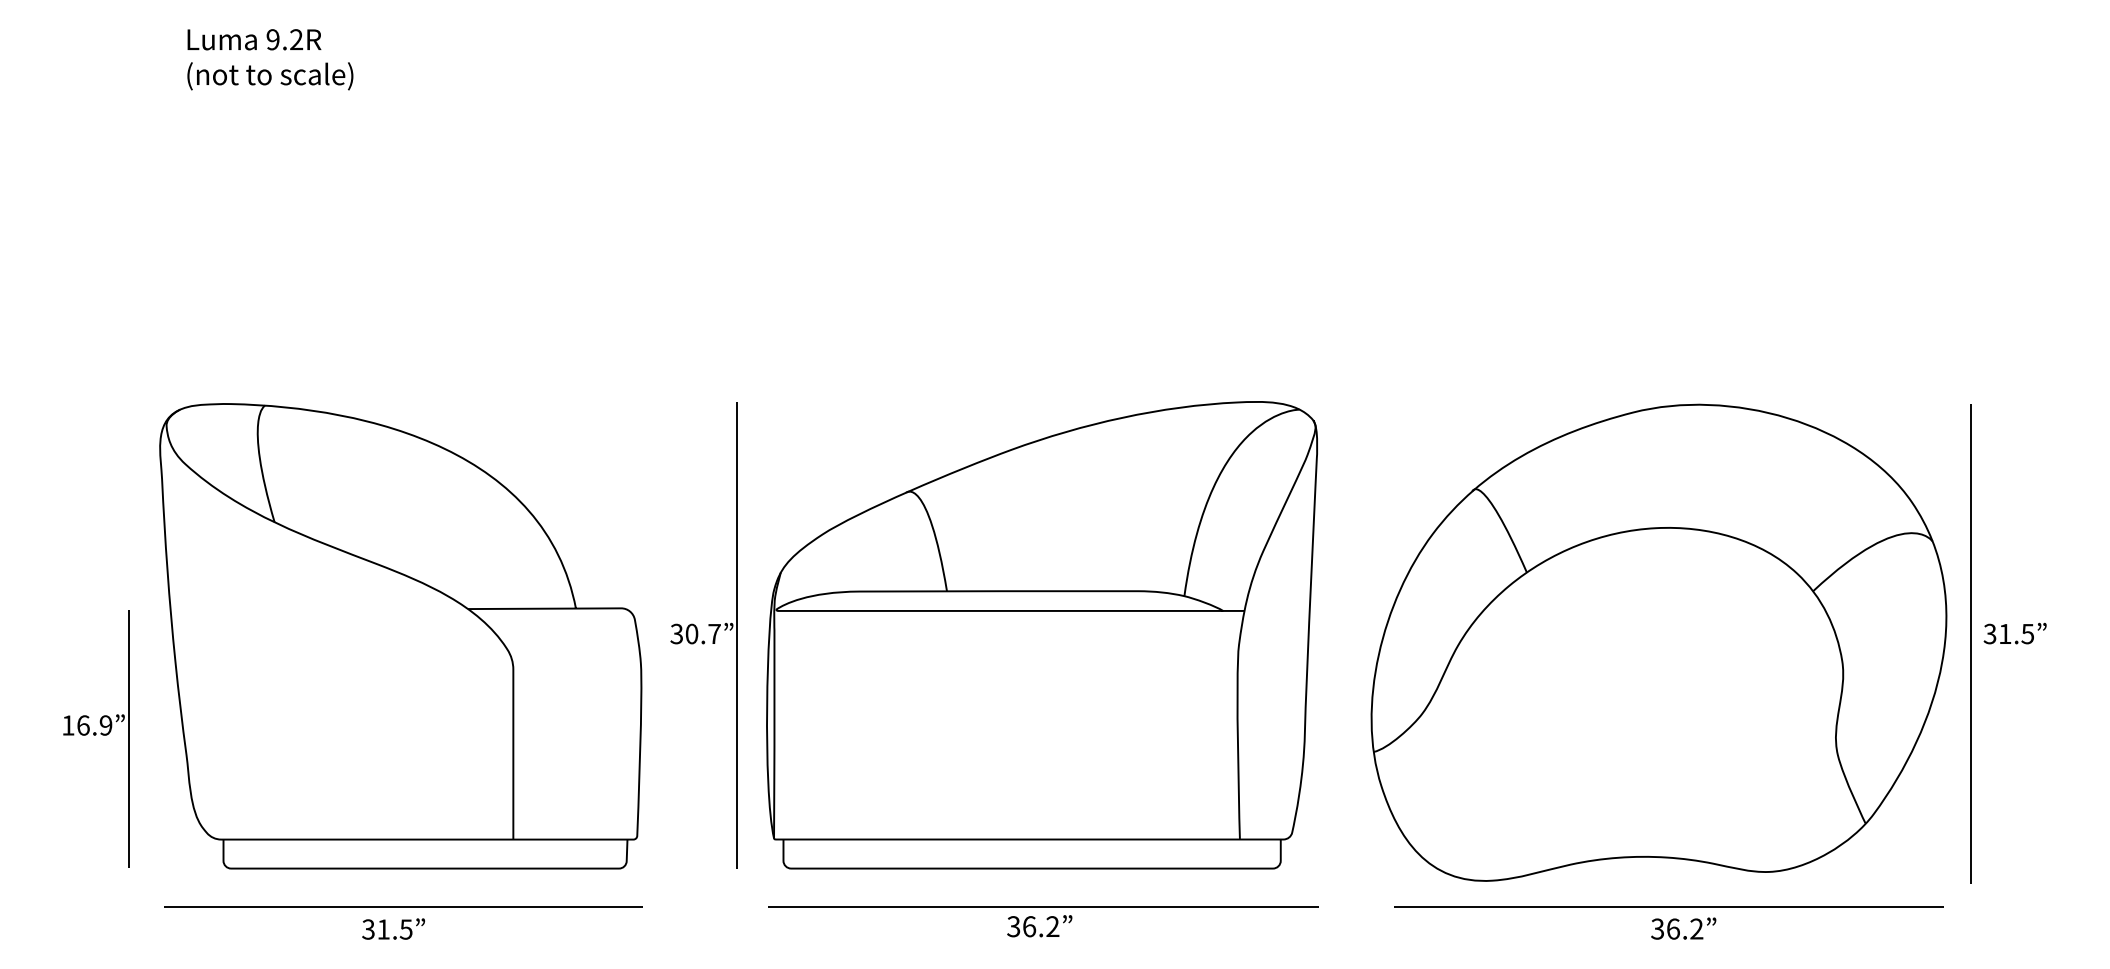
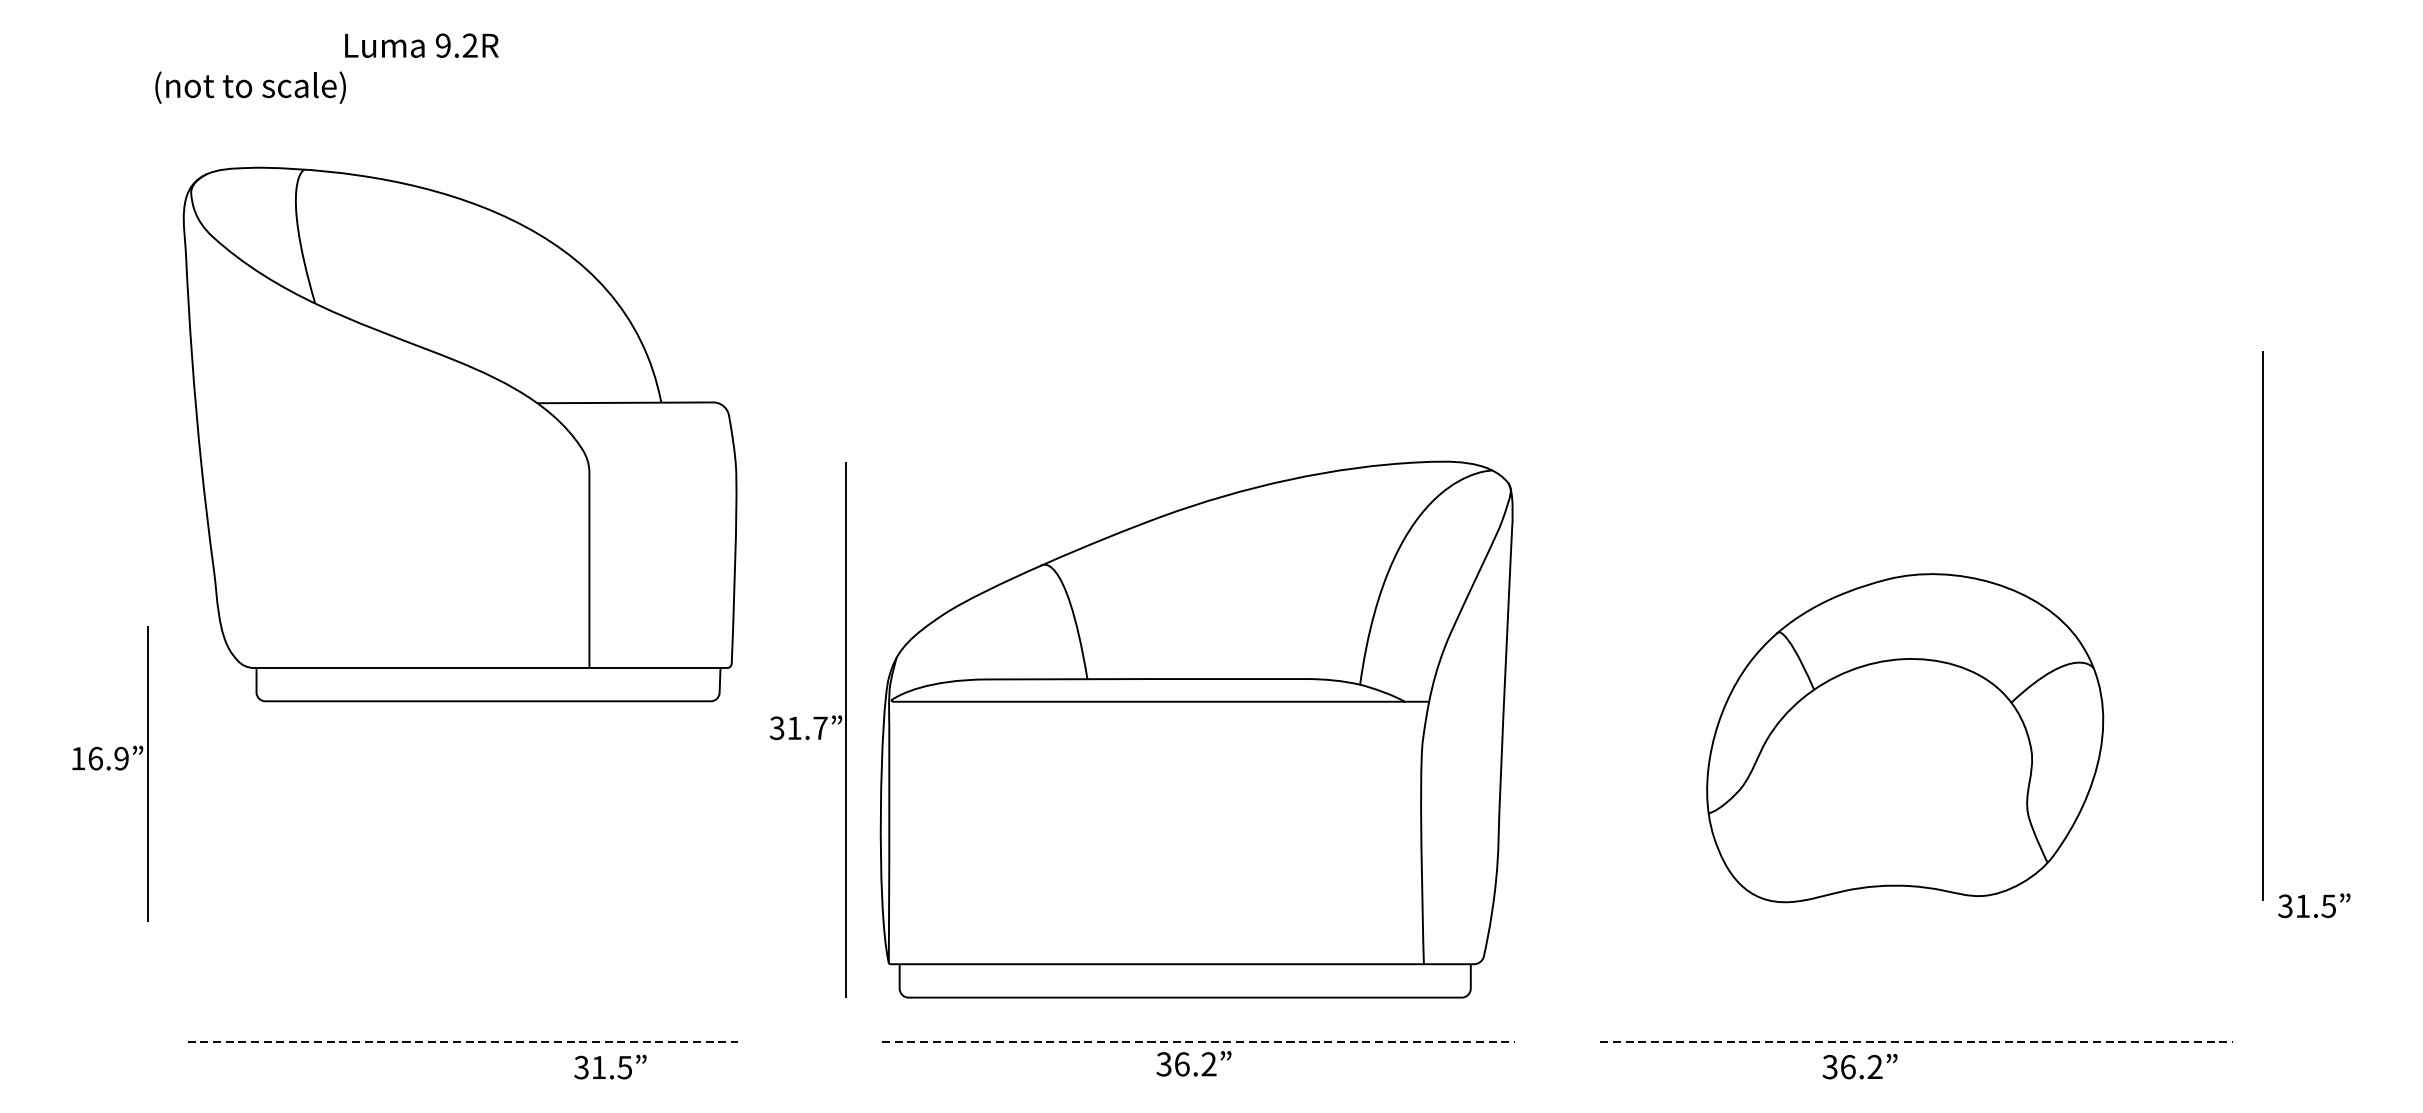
text: (254, 39) -> (421, 45), moved
text: (270, 76) -> (250, 87), moved
text: (691, 633) -> (794, 727), 30.7 -> 31.7
text: (2014, 633) -> (2313, 905), moved
part: (400, 636) -> (459, 434), moved
part: (1658, 642) -> (1904, 737), size x0.6
line: (1970, 643) -> (2262, 625), moved
part: (96, 738) -> (110, 773), moved
line: (403, 907) -> (463, 1042), solid -> dashed
line: (1044, 907) -> (1199, 1042), solid -> dashed
line: (1669, 907) -> (1917, 1042), solid -> dashed
text: (393, 928) -> (610, 1066), moved
text: (1683, 928) -> (1859, 1066), moved

